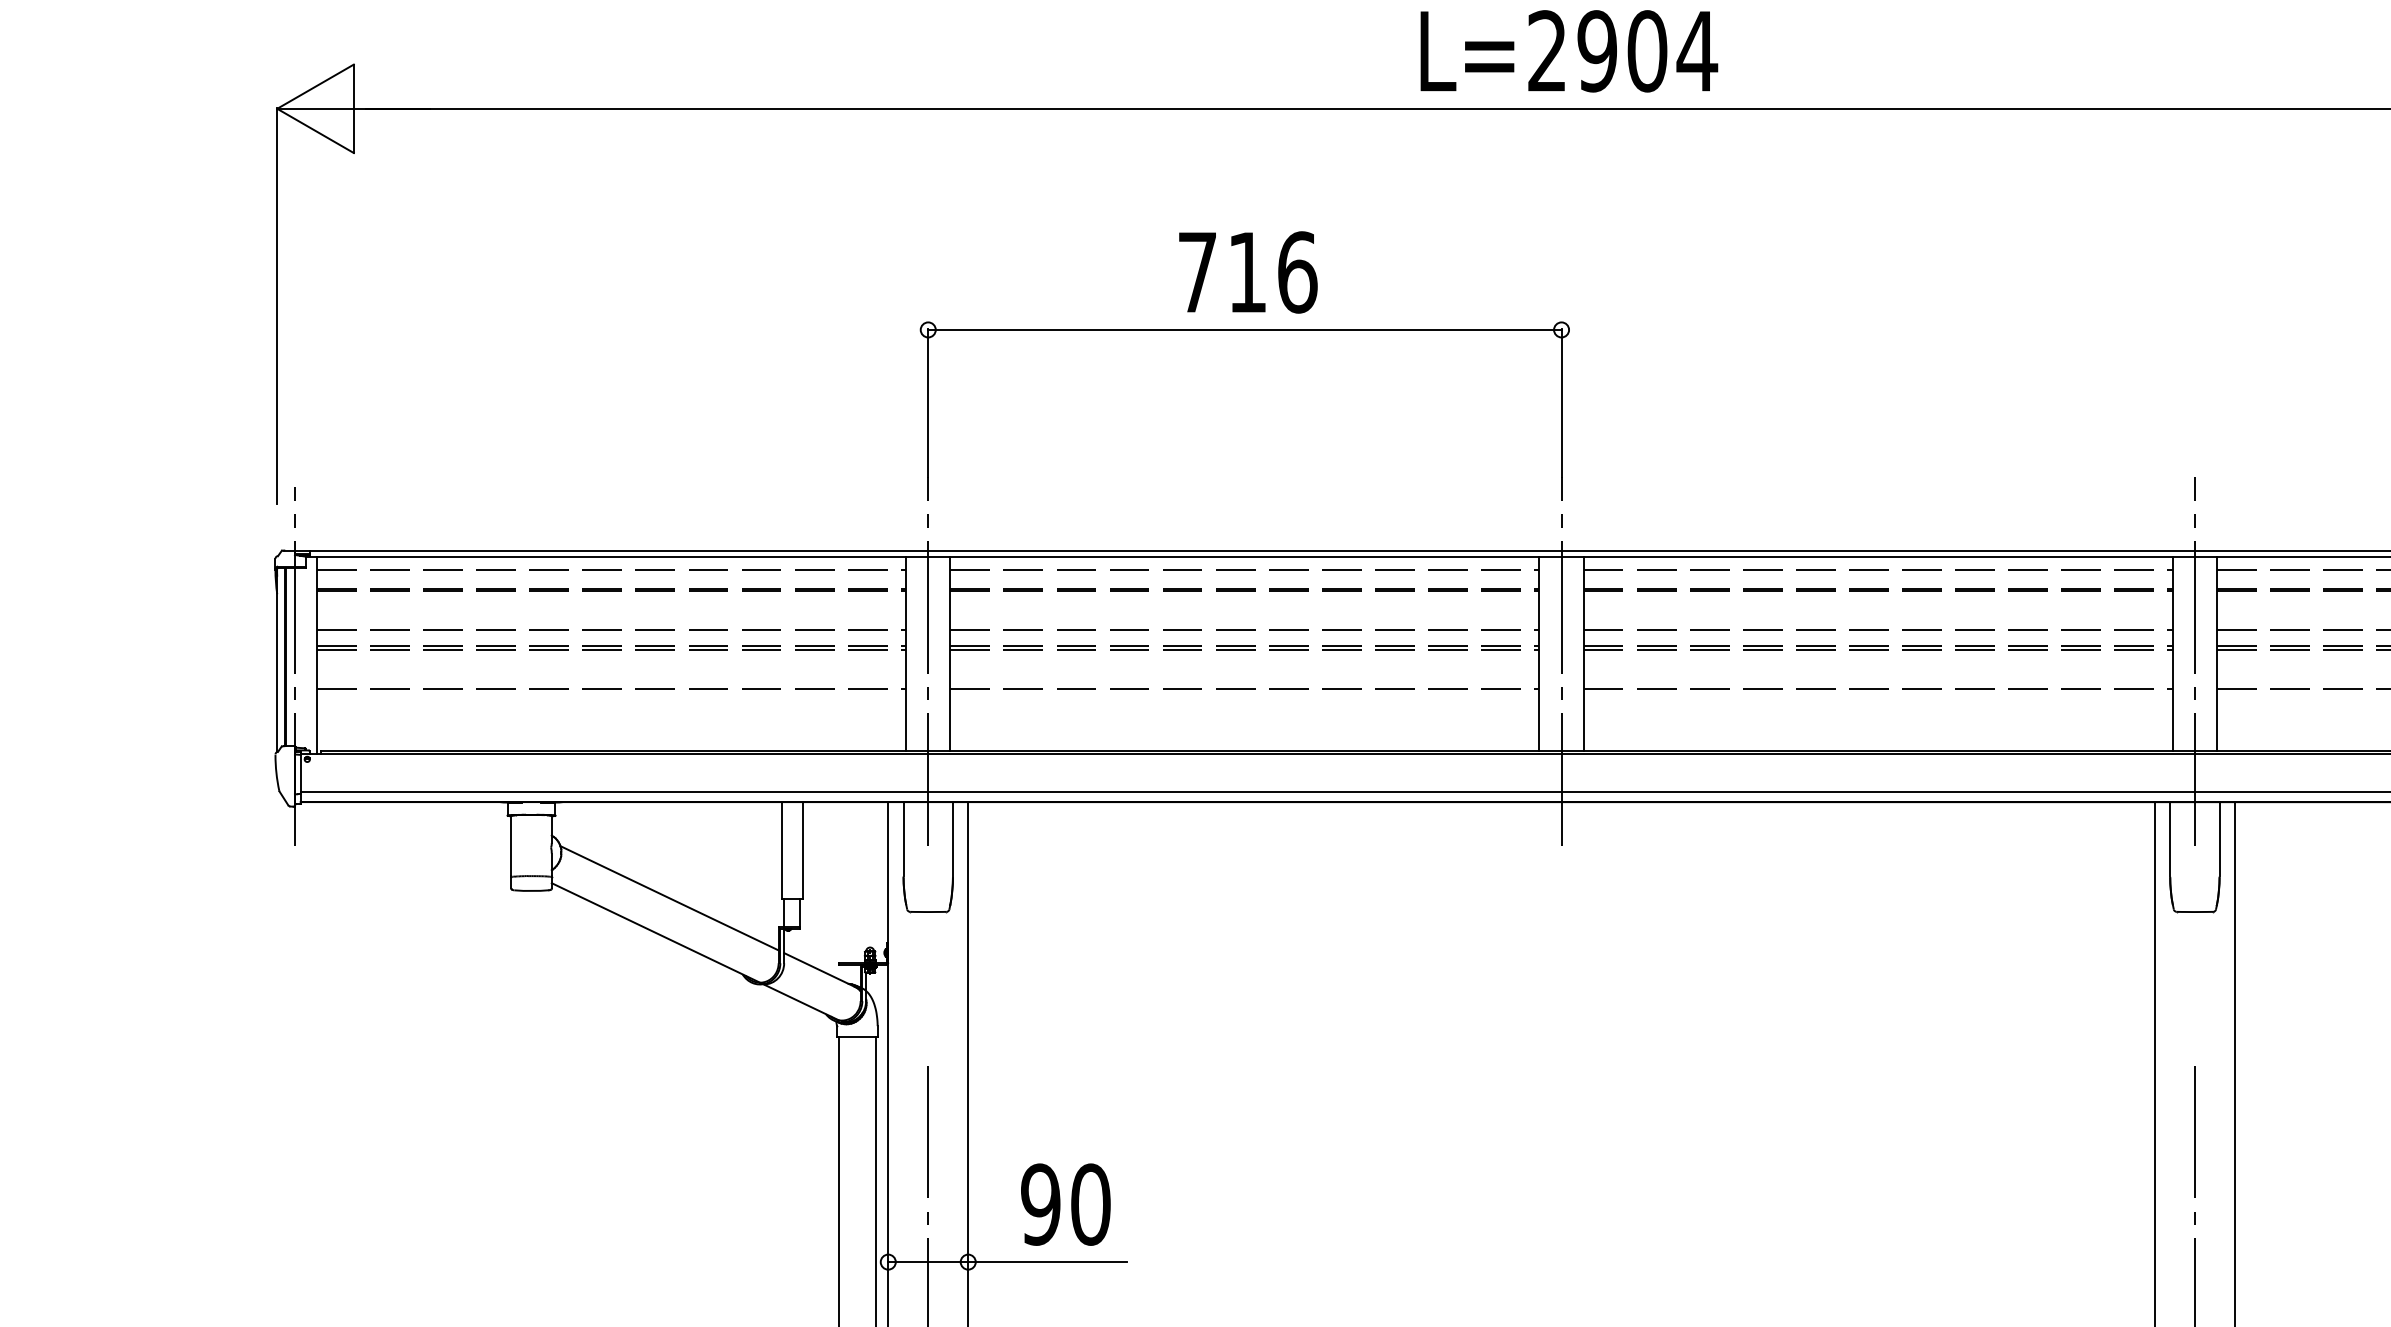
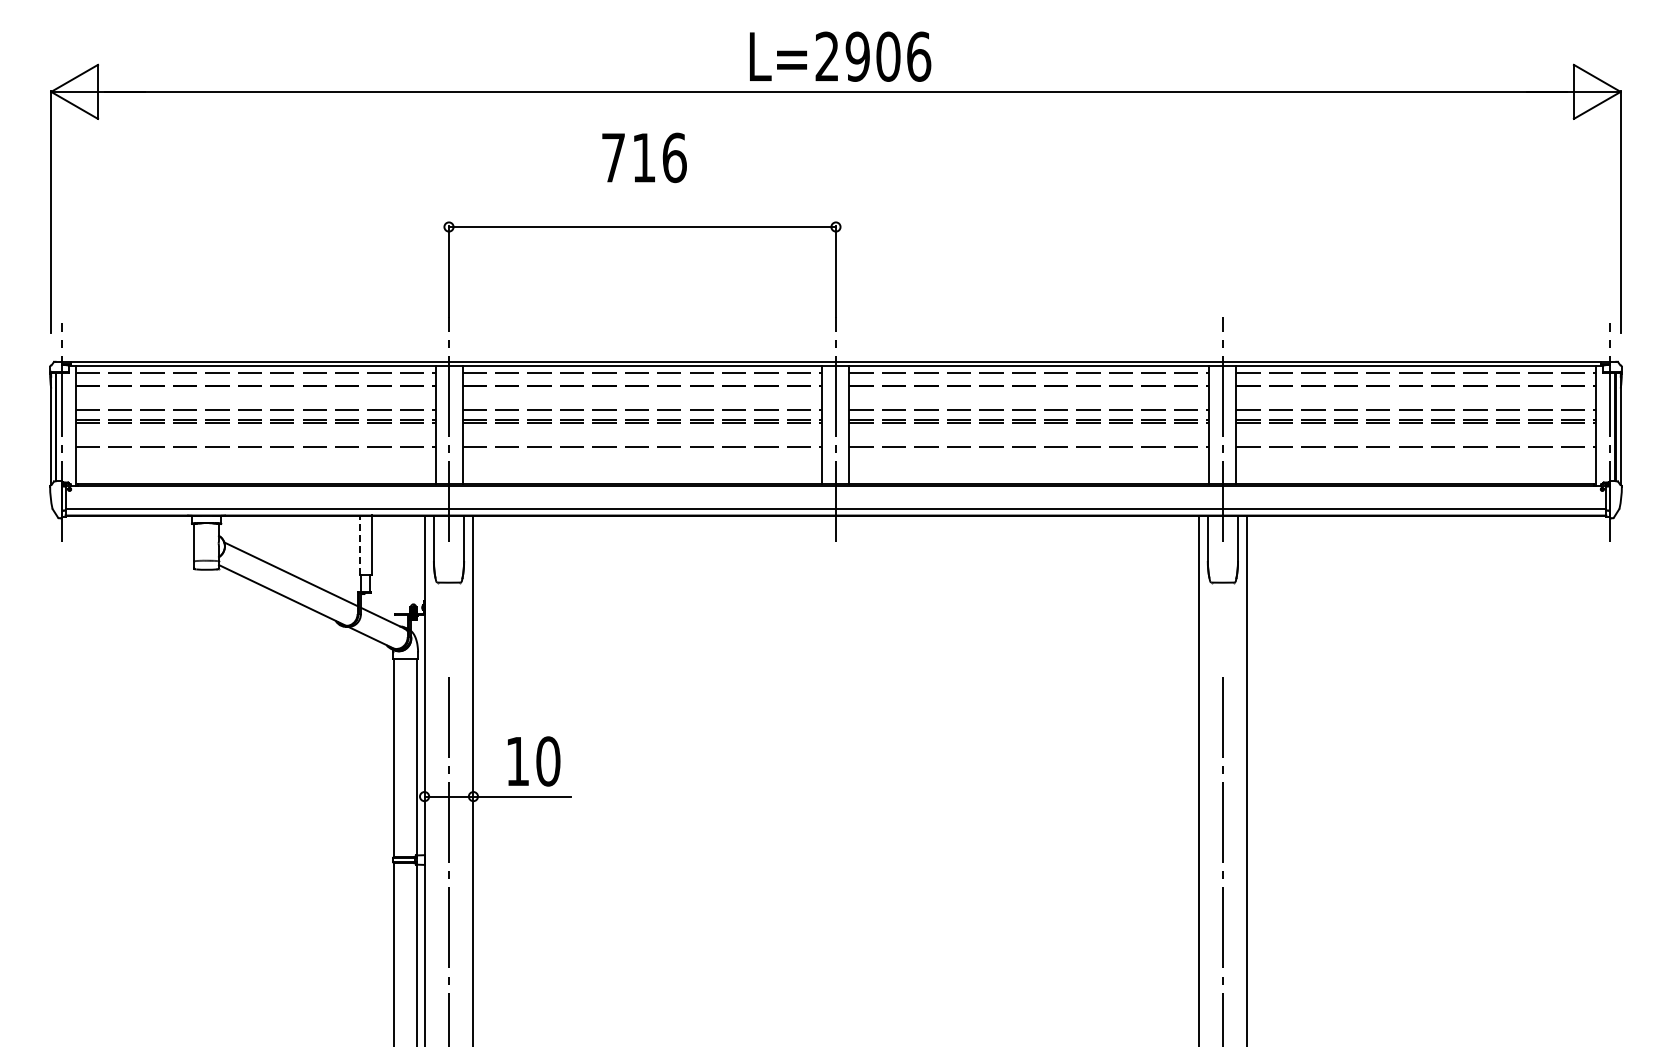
text: (1696, 50) -> (918, 56), L=2904 -> L=2906
text: (1248, 271) -> (644, 157), moved
line: (781, 851) -> (359, 545), solid -> dashed
text: (1040, 1204) -> (517, 761), 90 -> 10

